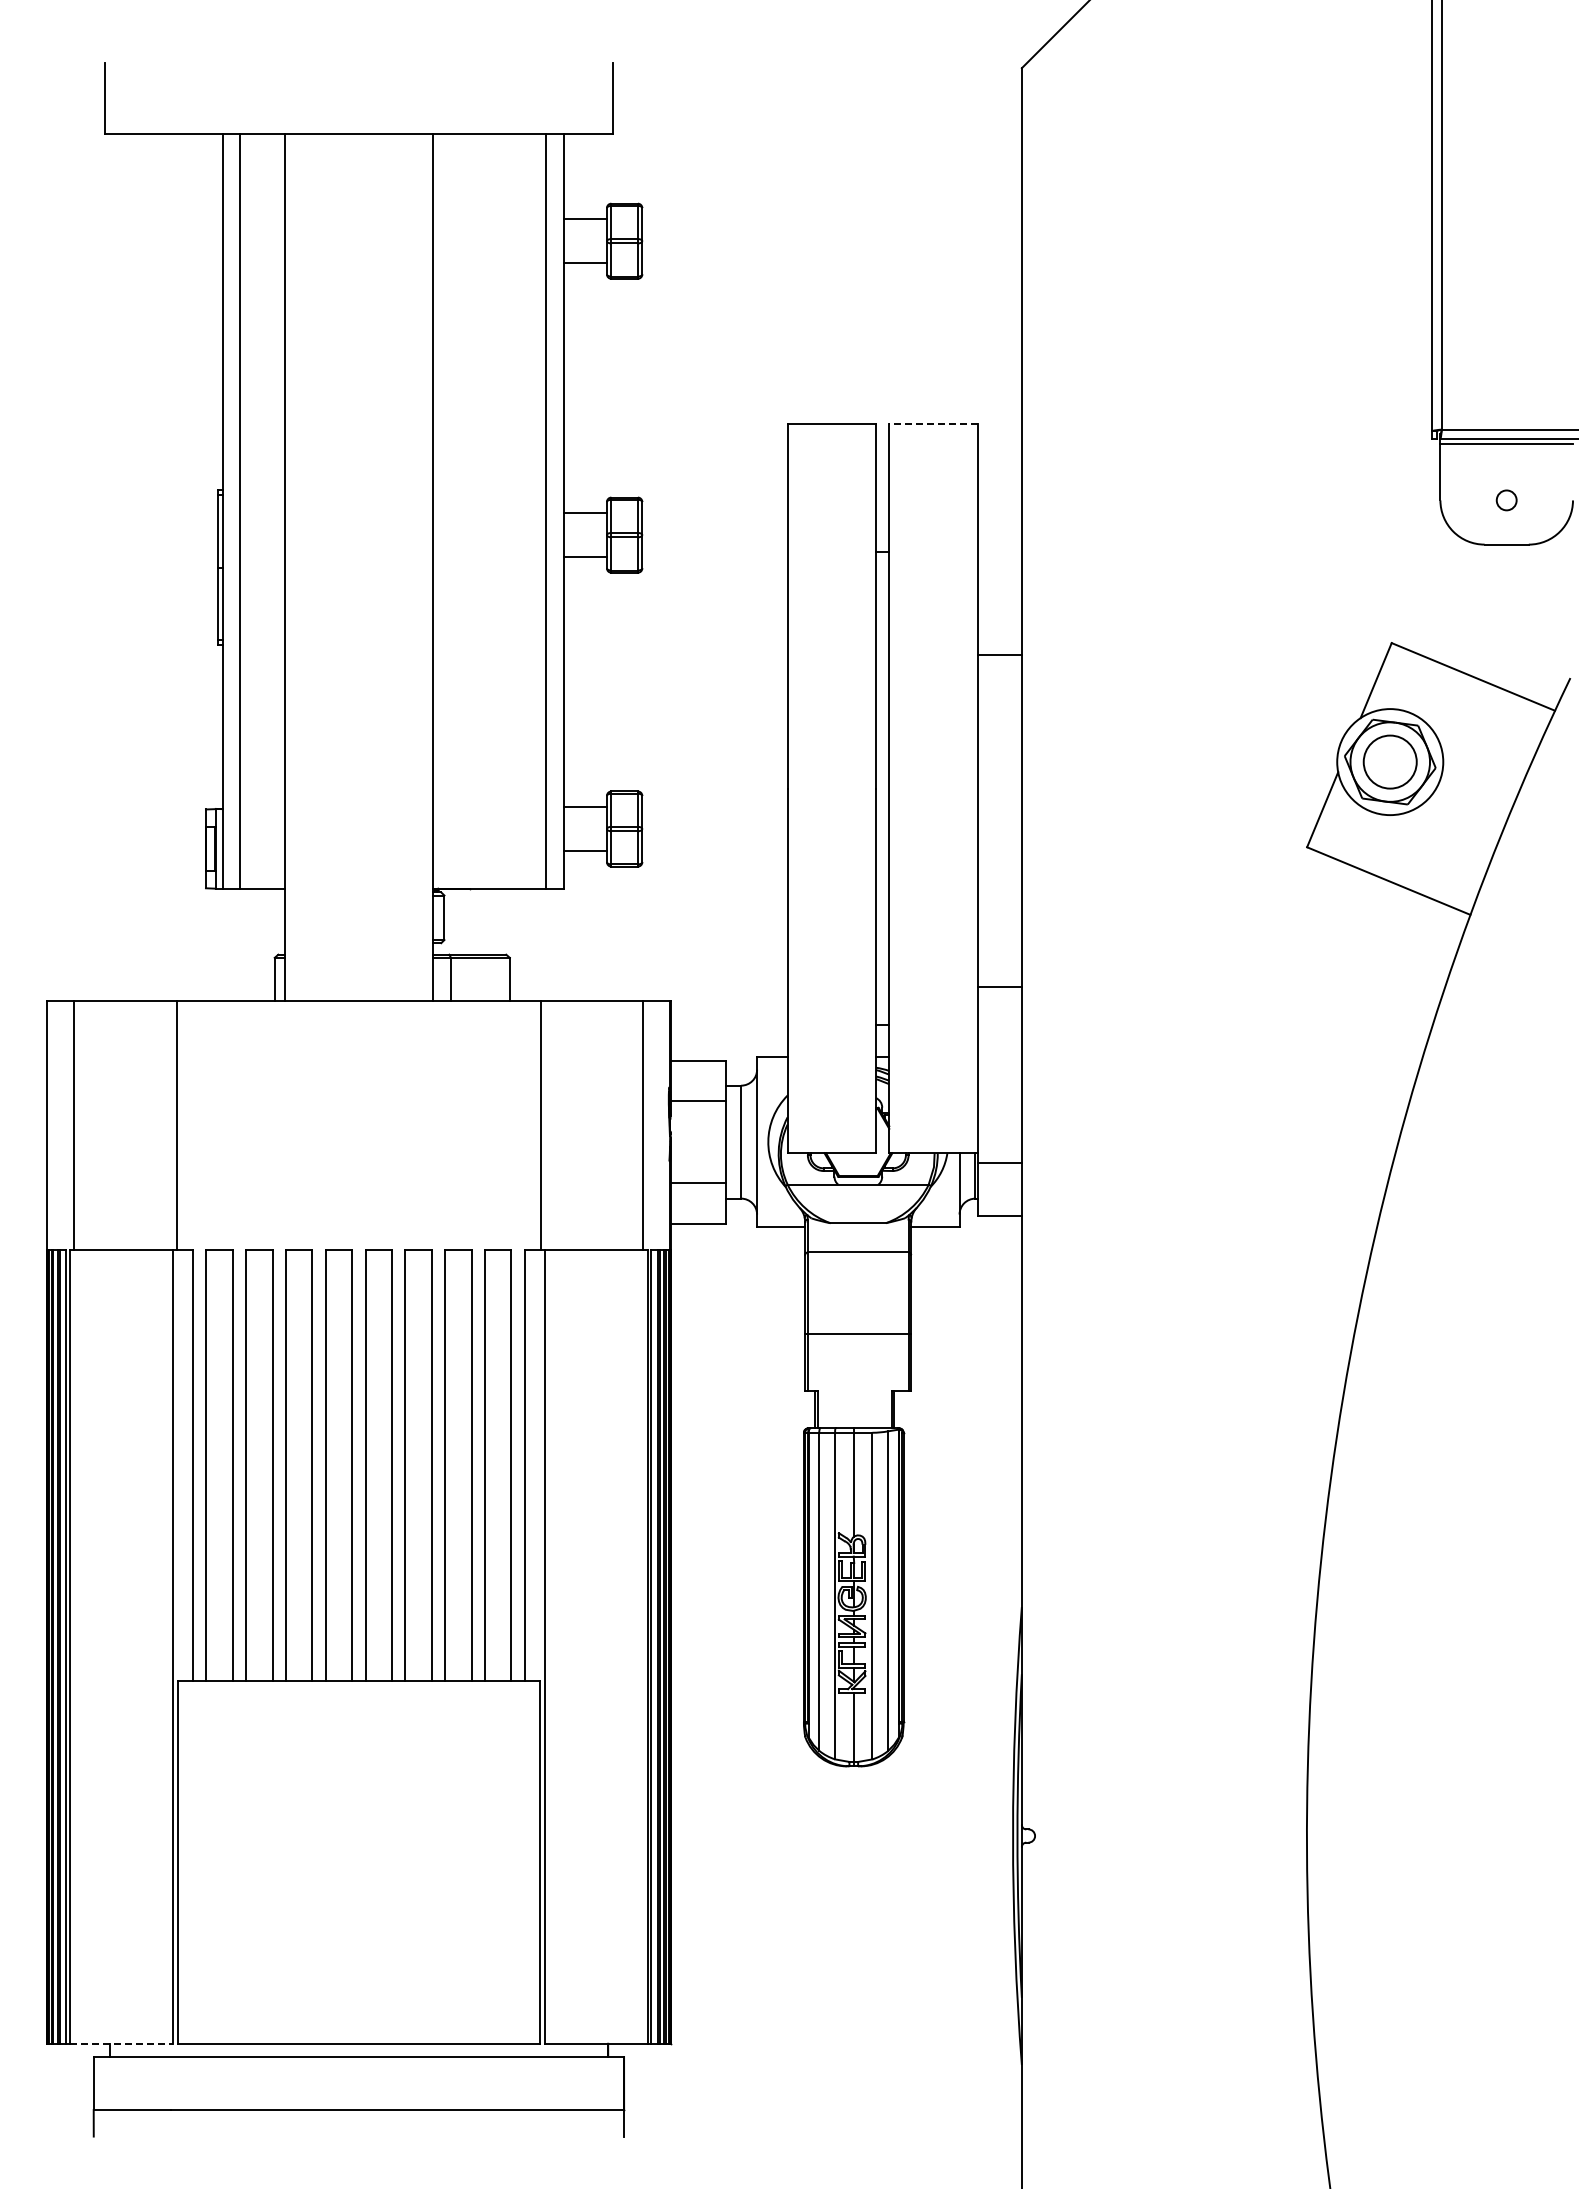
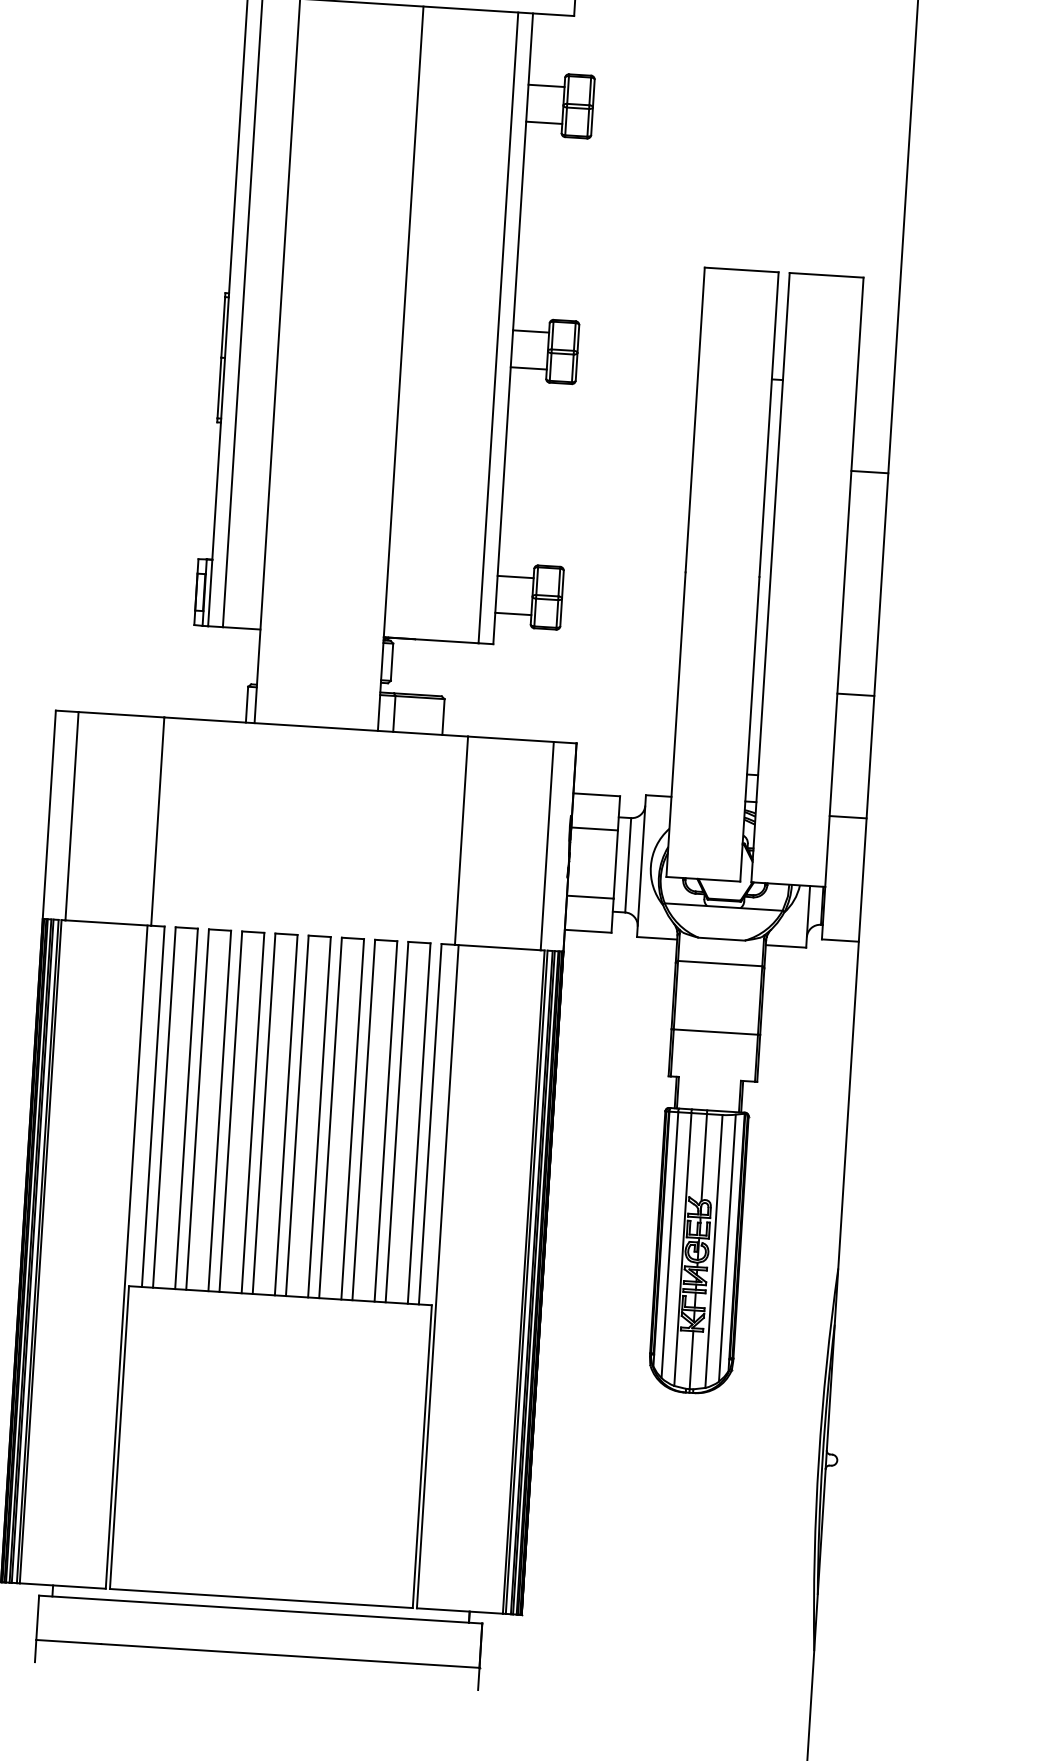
line: (932, 423) -> (825, 274), dashed -> solid
line: (999, 986) -> (855, 694), moved
line: (999, 1163) -> (847, 817), moved
line: (121, 2043) -> (63, 1585), dashed -> solid

